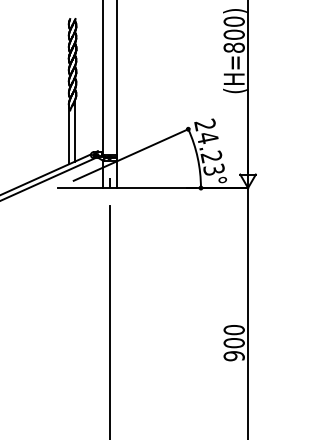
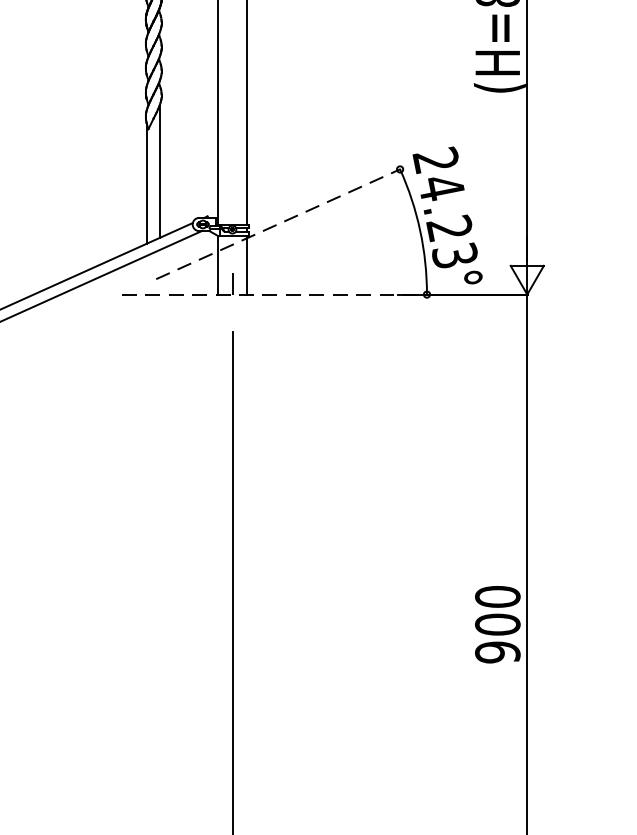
line: (131, 154) -> (279, 223), solid -> dashed
line: (127, 188) -> (270, 295), solid -> dashed

